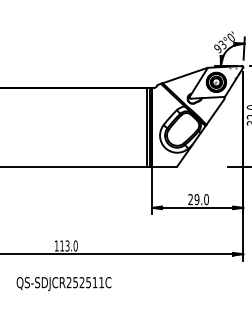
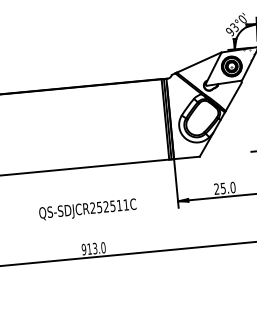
text: (196, 199) -> (222, 188), 29.0 -> 25.0
text: (56, 245) -> (83, 249), 113.0 -> 913.0
text: (63, 284) -> (87, 210), moved

